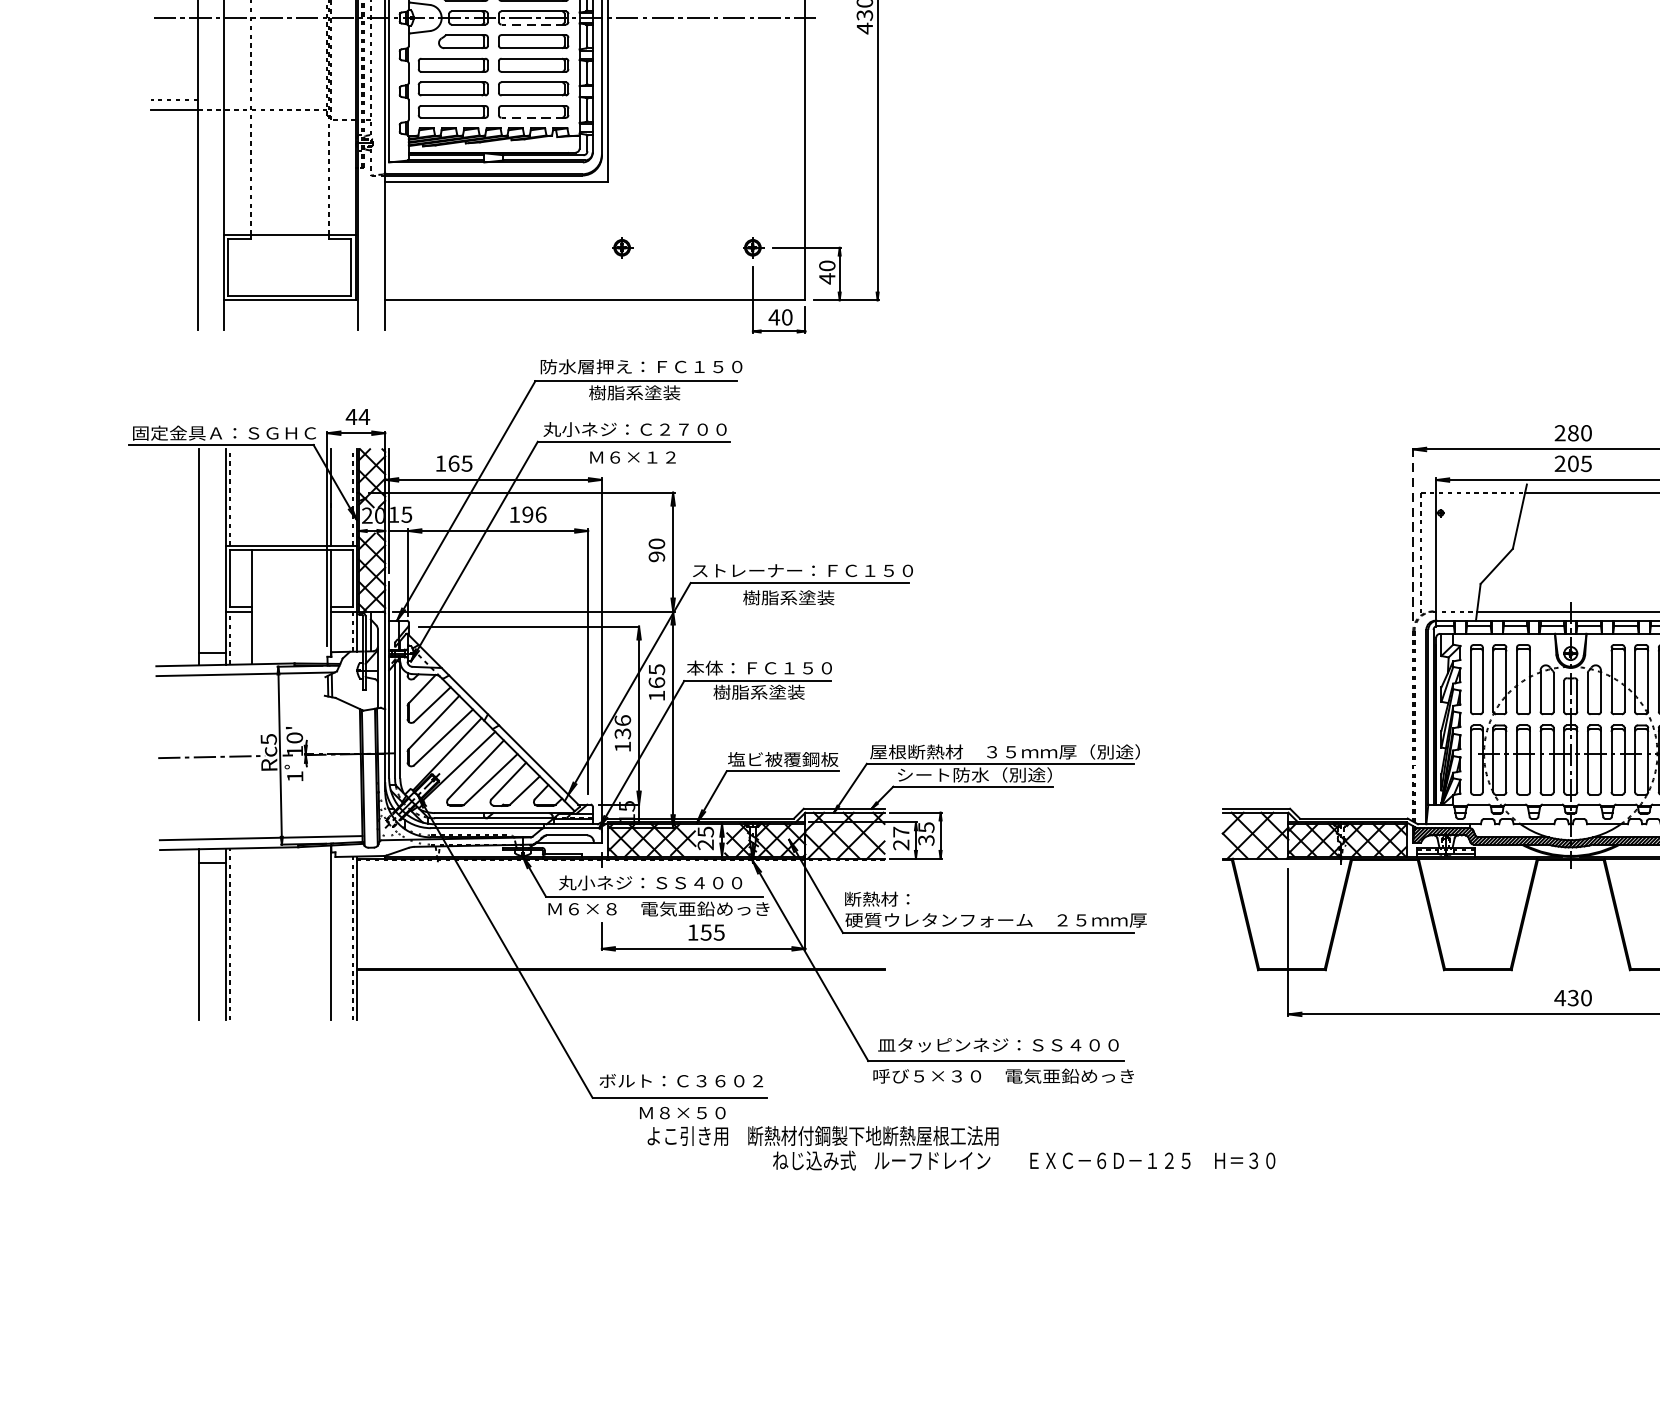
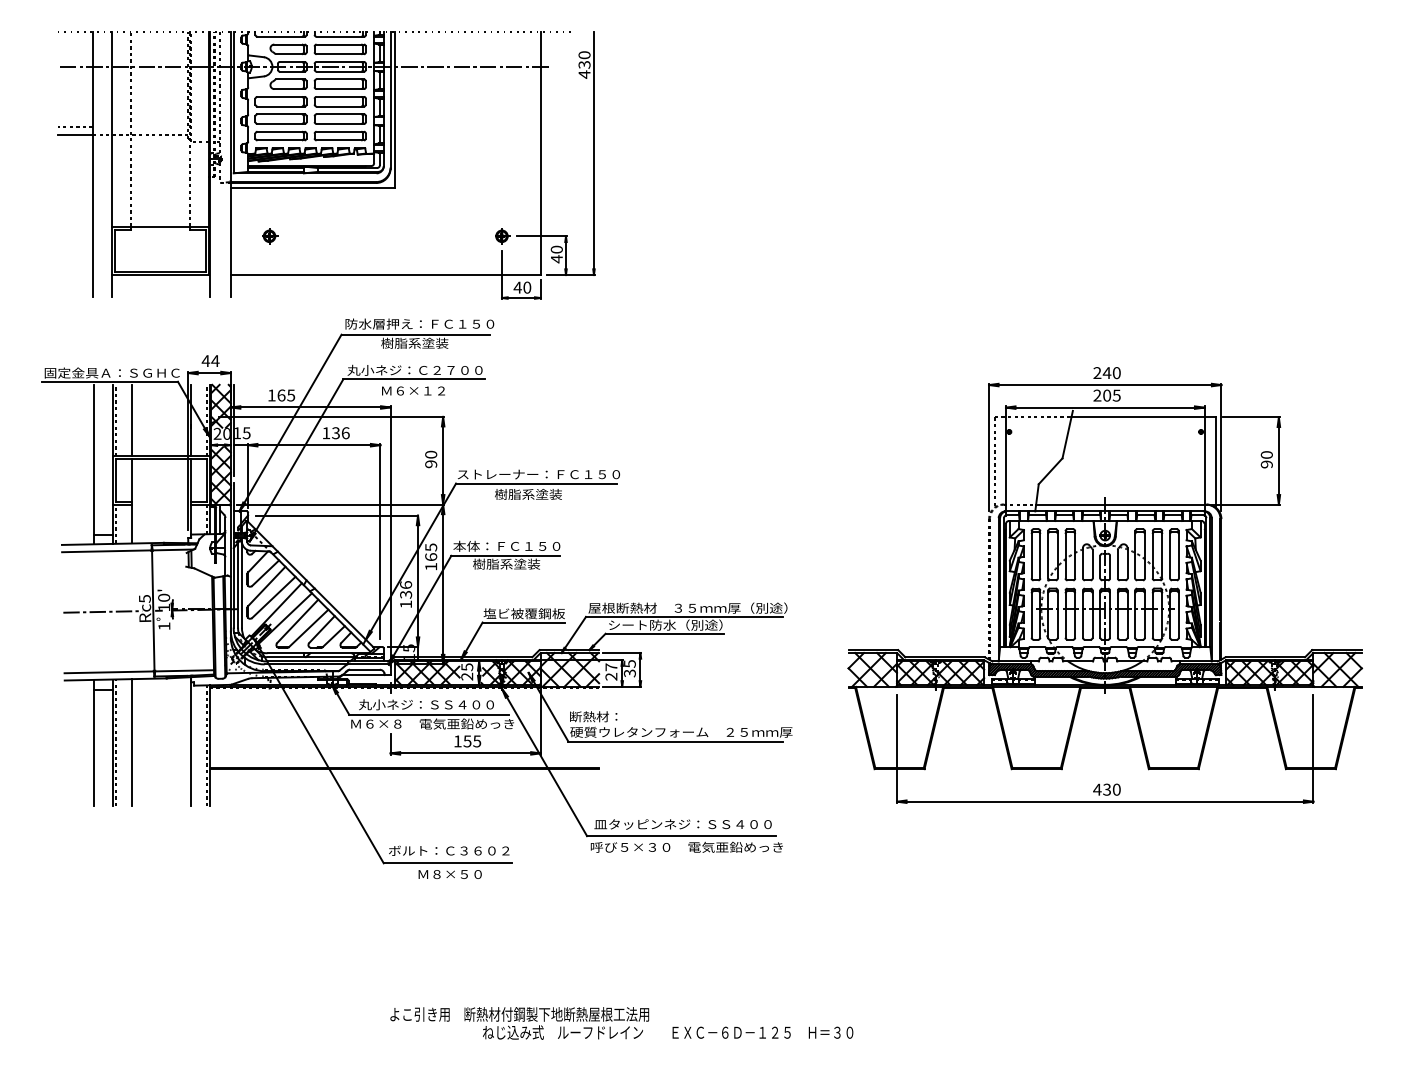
line: (533, 24) -> (340, 71), dashed -> solid
line: (533, 117) -> (340, 140), dashed -> solid
part: (623, 248) -> (270, 236), moved
text: (1572, 433) -> (1106, 373), 280 -> 240
line: (251, 497) -> (132, 420), added
text: (527, 515) -> (335, 433), 196 -> 136
line: (1413, 534) -> (989, 447), dashed -> solid
line: (251, 934) -> (132, 742), added
text: (961, 1148) -> (621, 1023), moved

